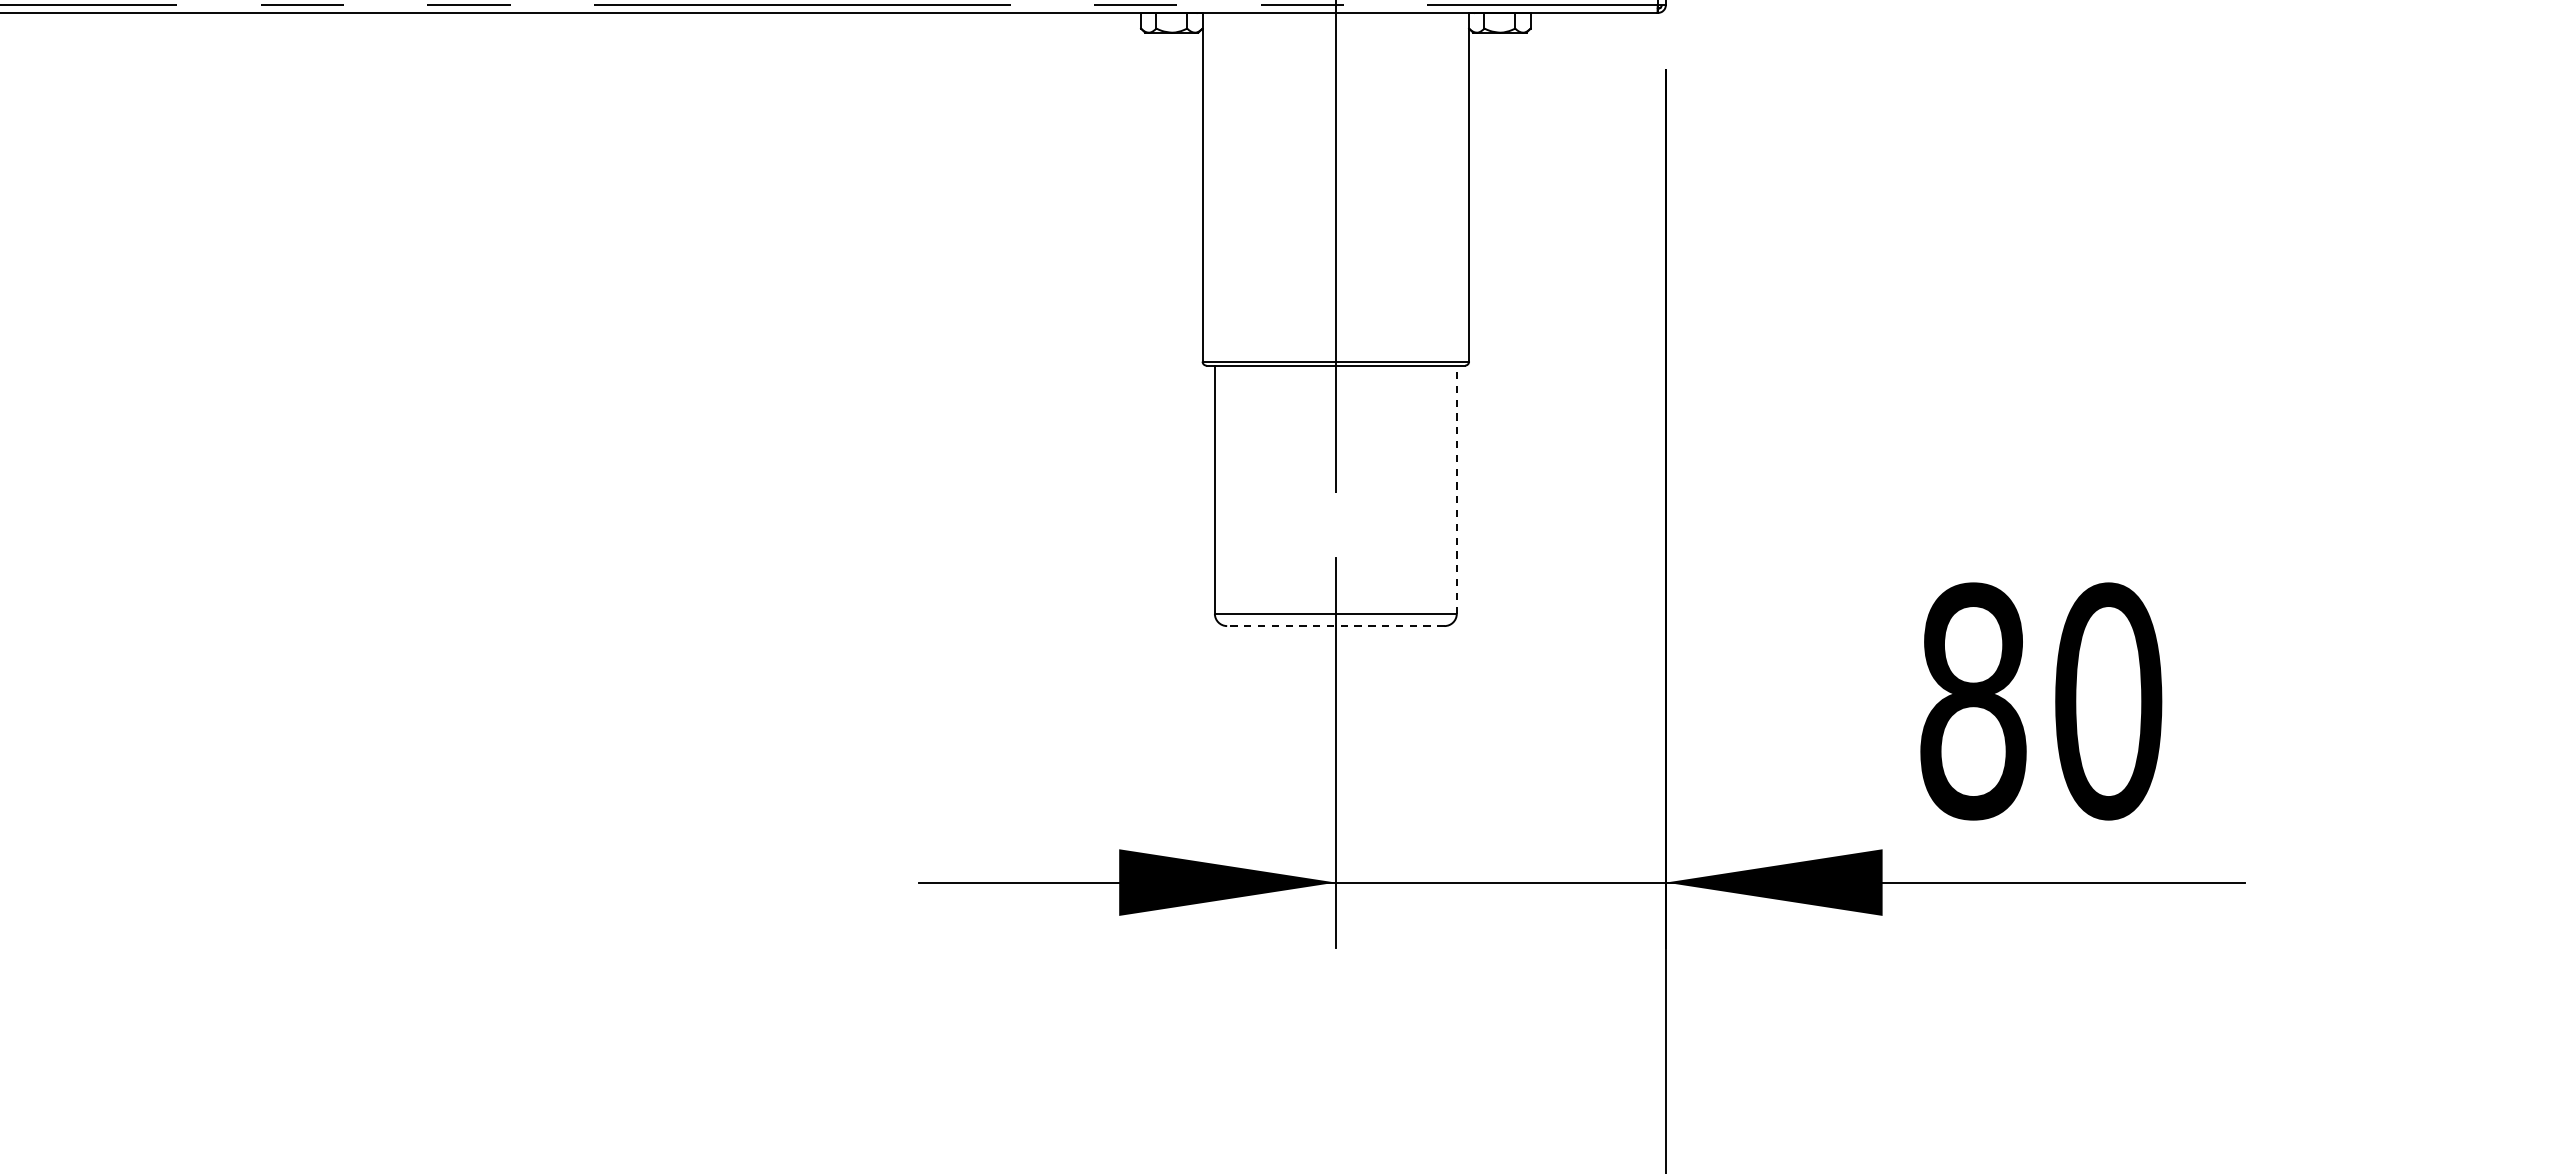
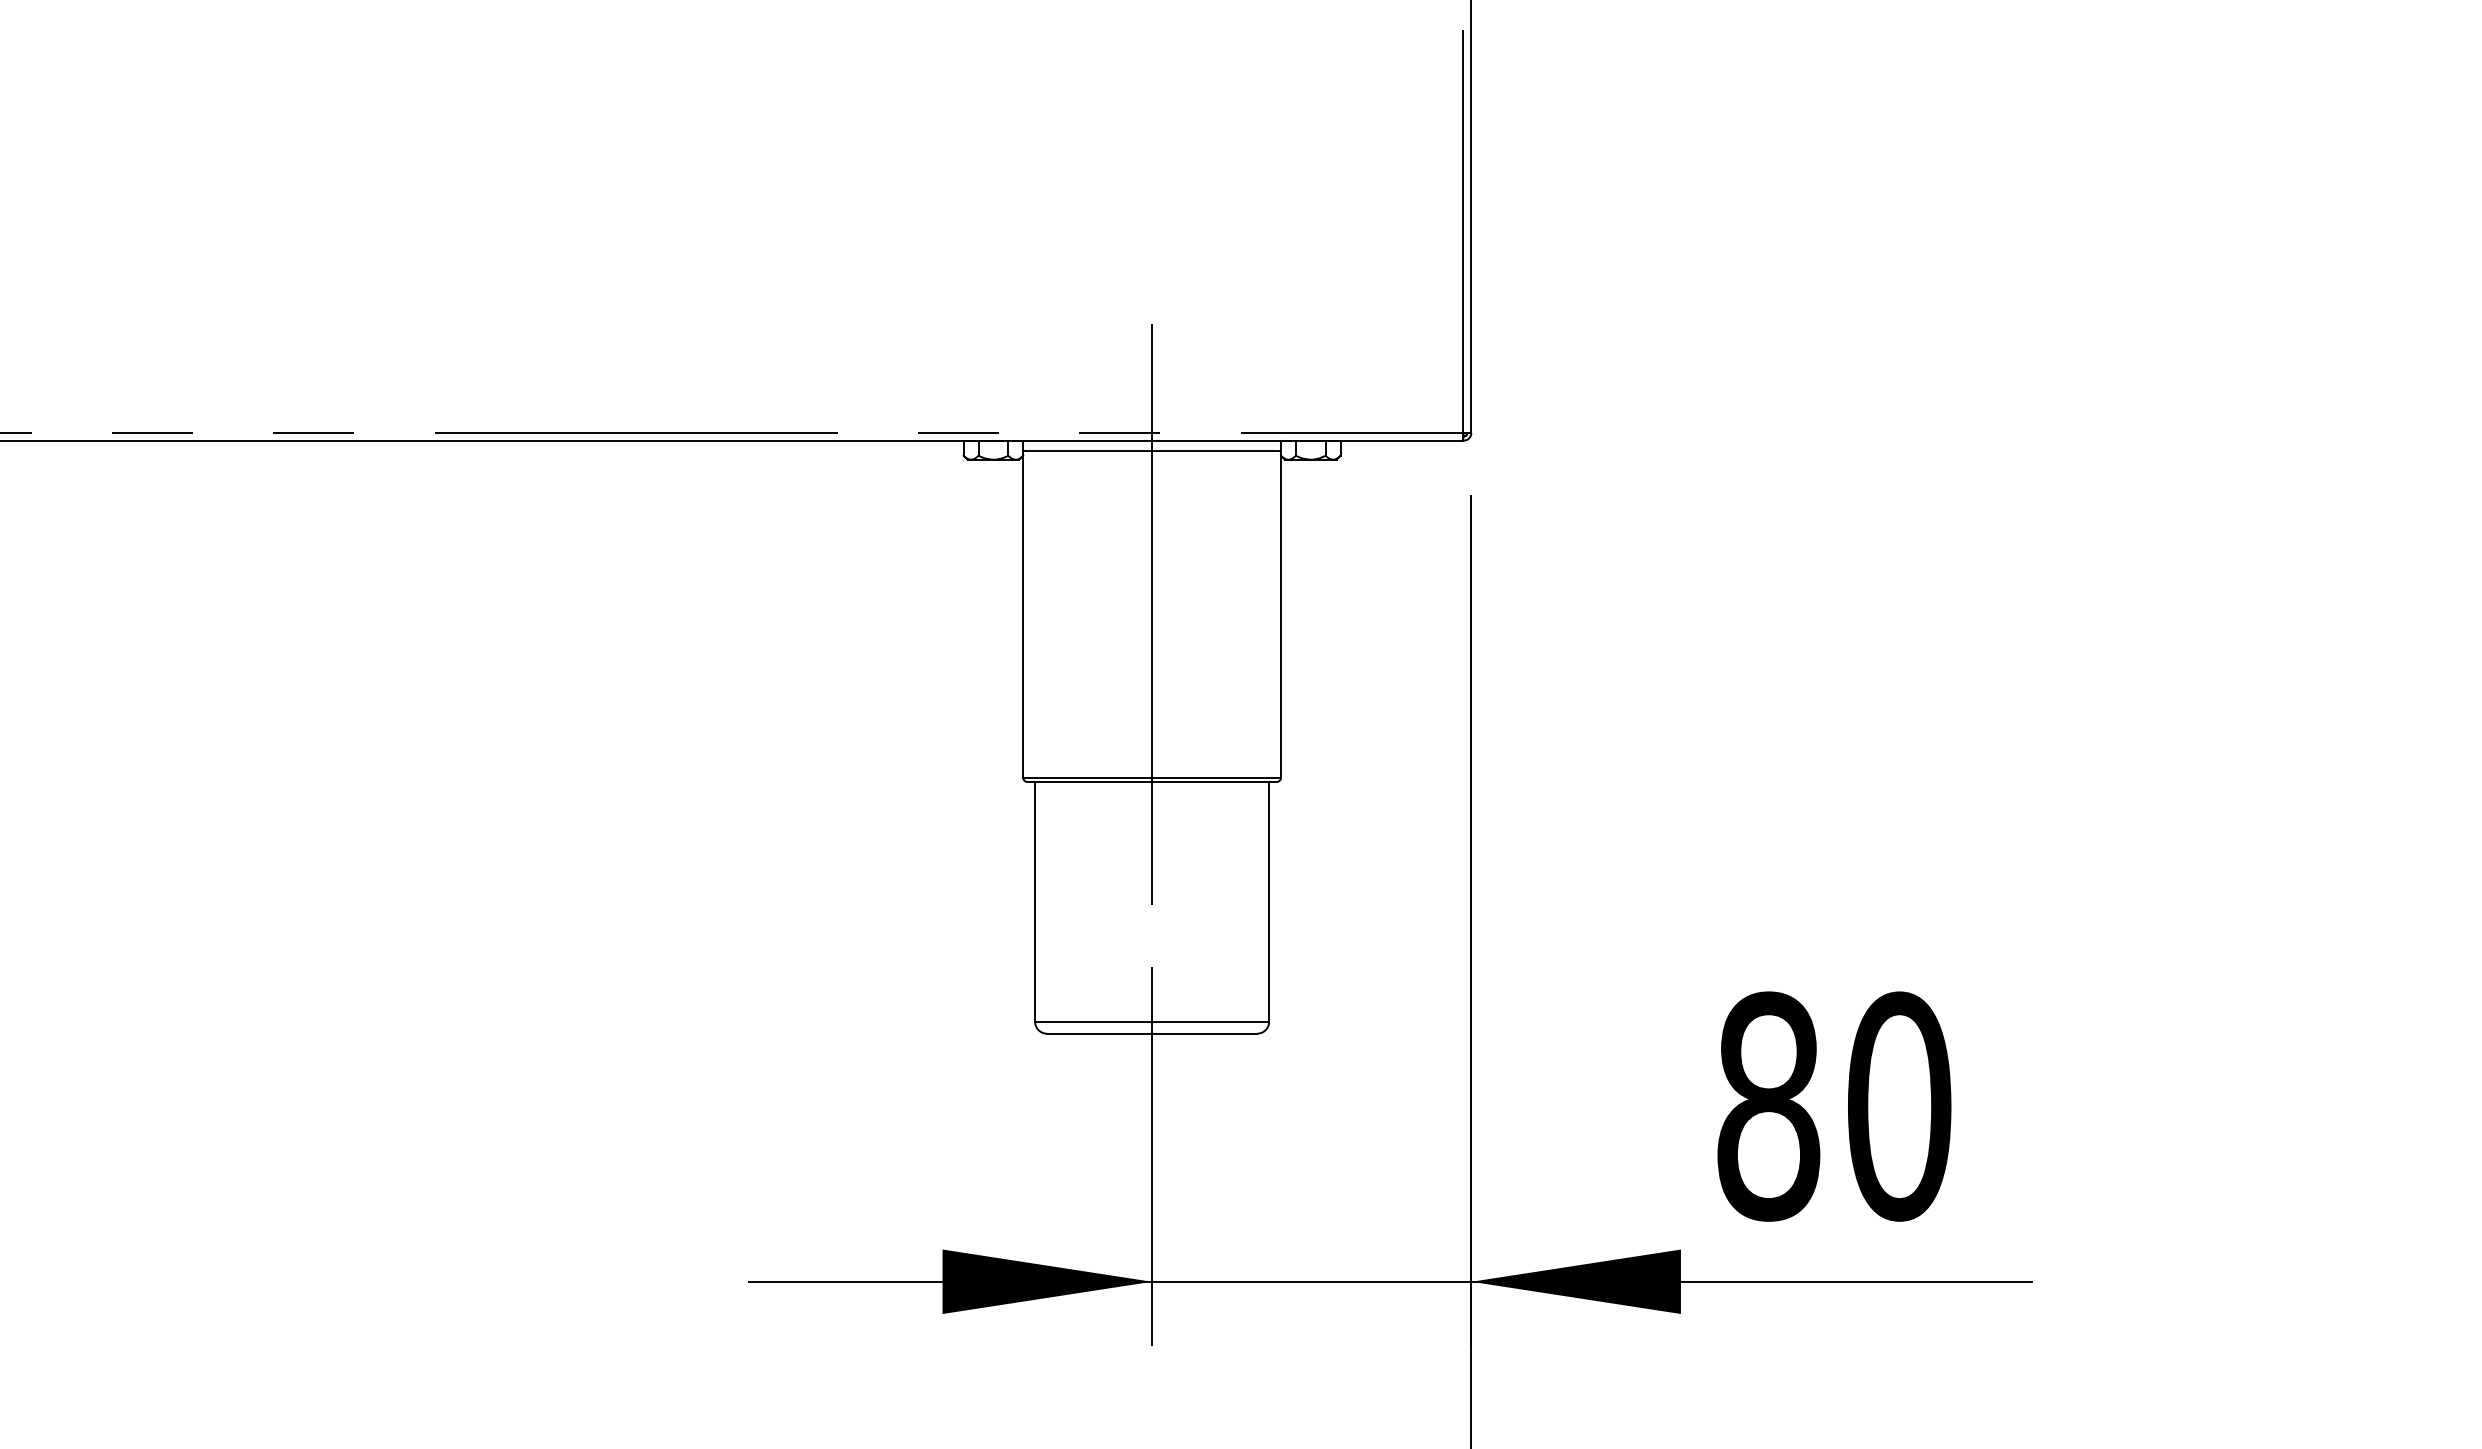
line: (1335, 23) -> (1151, 450), added
line: (1457, 489) -> (1269, 901), dashed -> solid
line: (1335, 625) -> (1151, 1033), dashed -> solid

